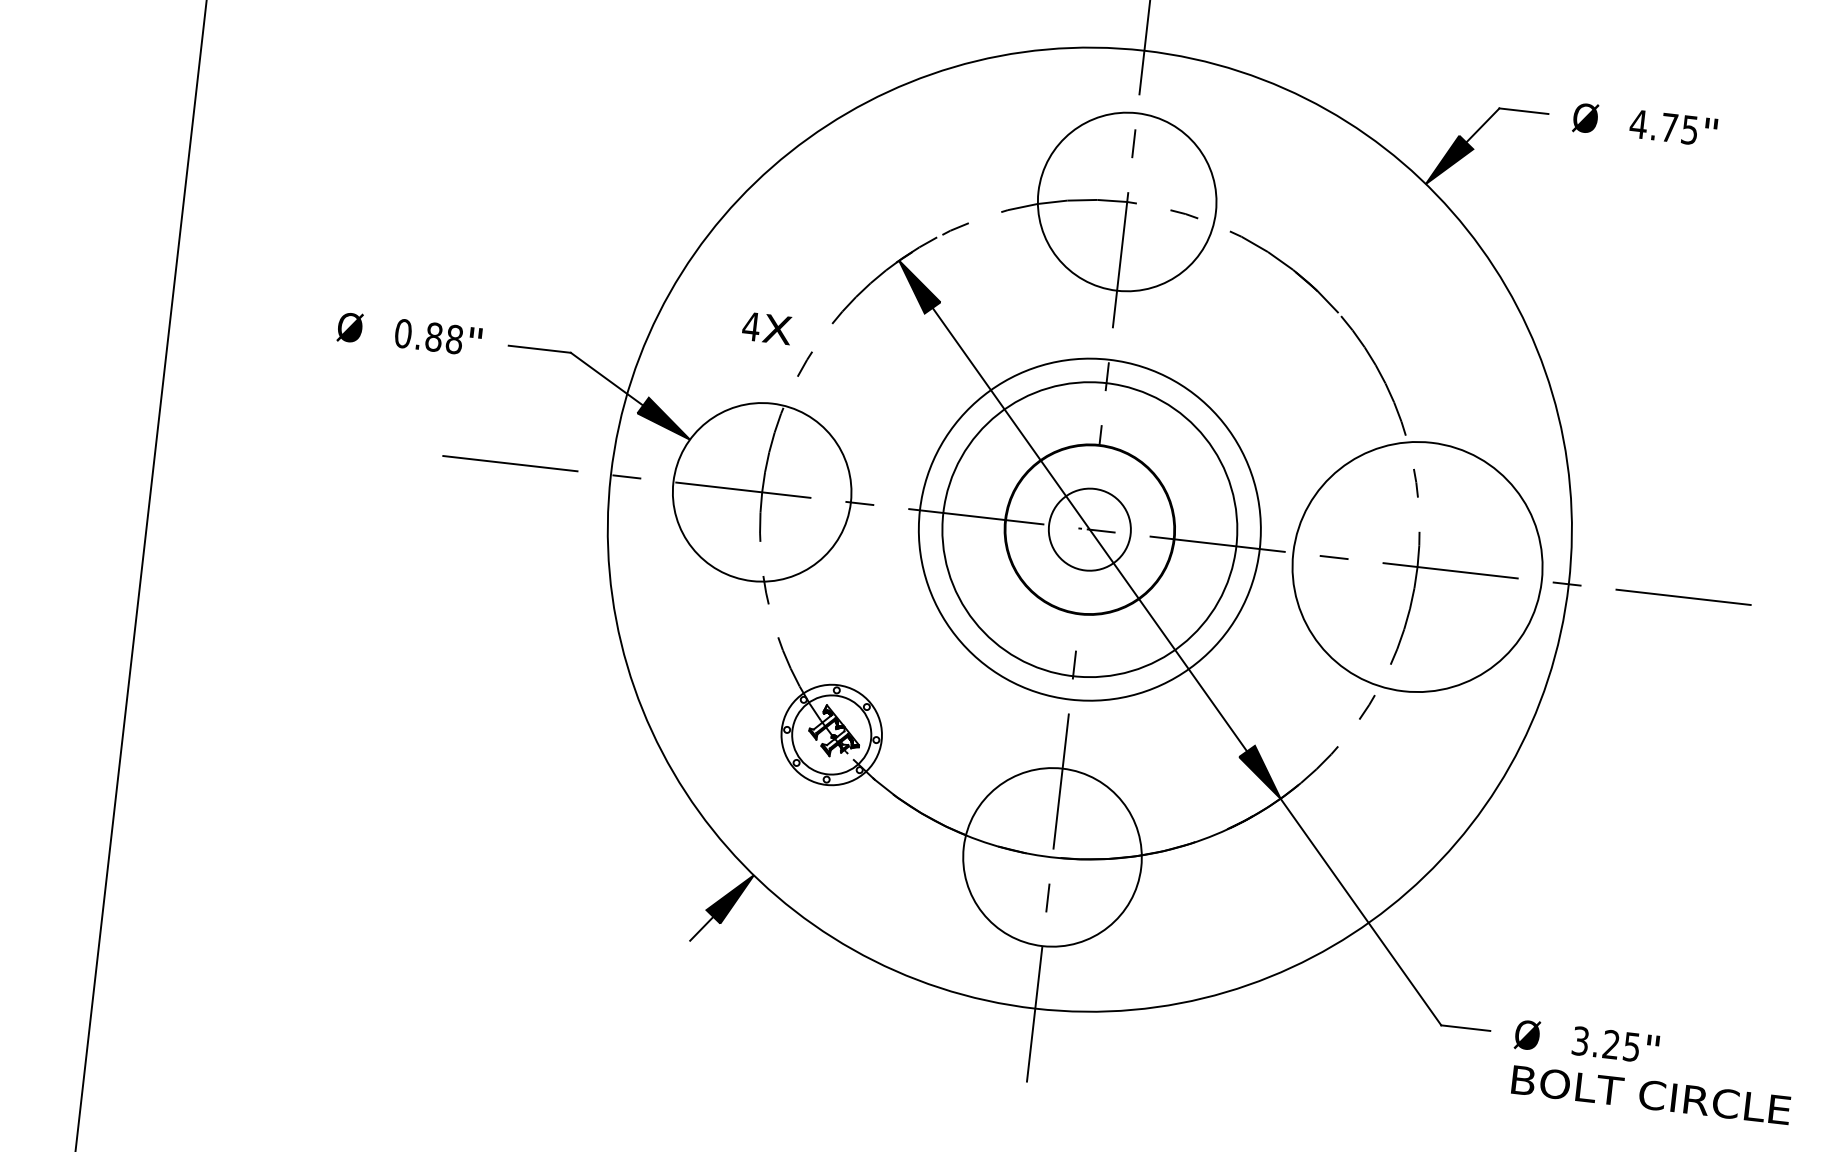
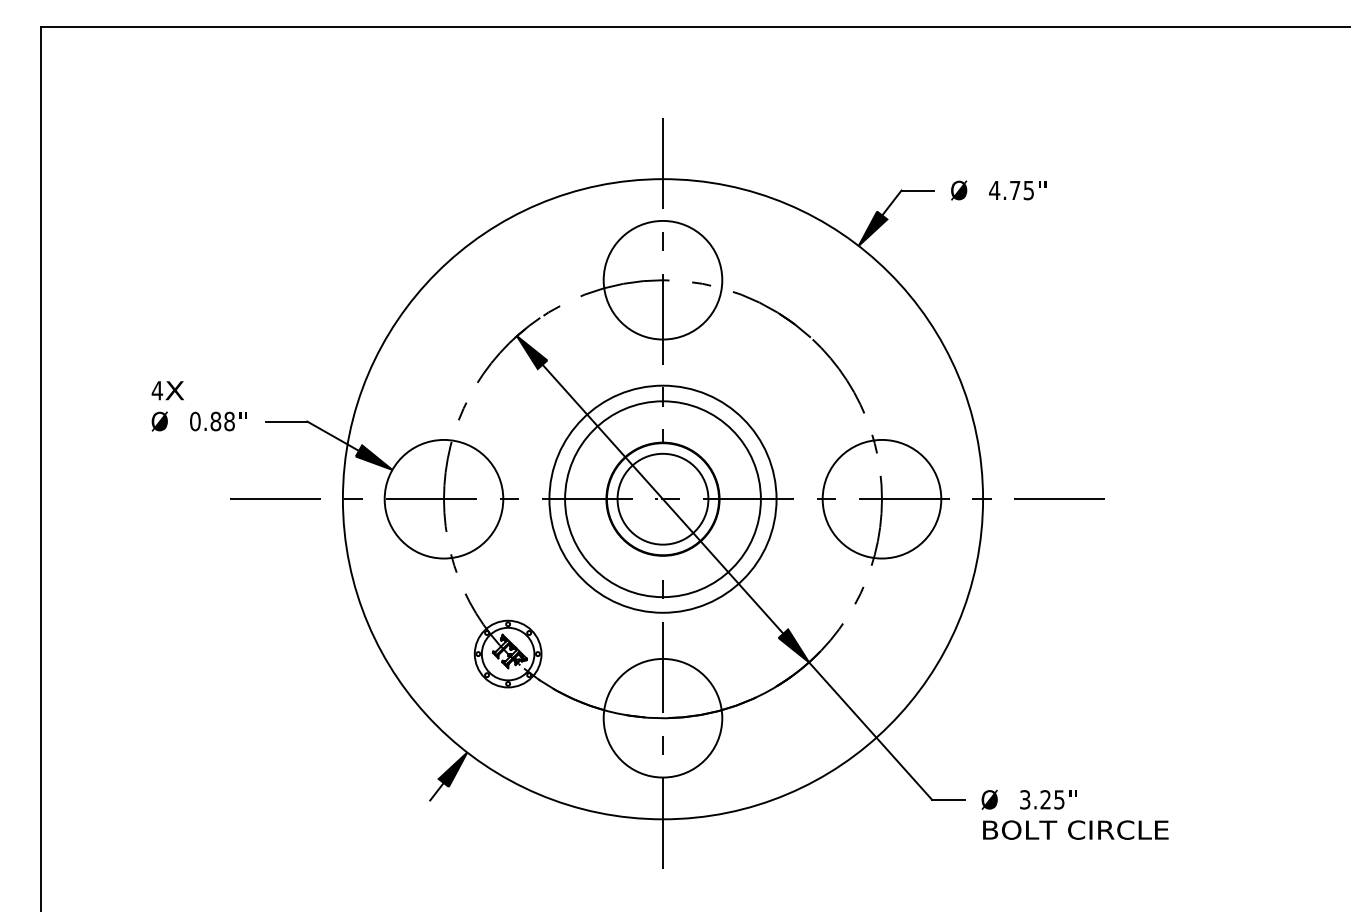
text: (766, 328) -> (167, 390), moved
circle: (1089, 528) -> (662, 498), size x1.67
circle: (1416, 565) -> (881, 498), size x0.71

